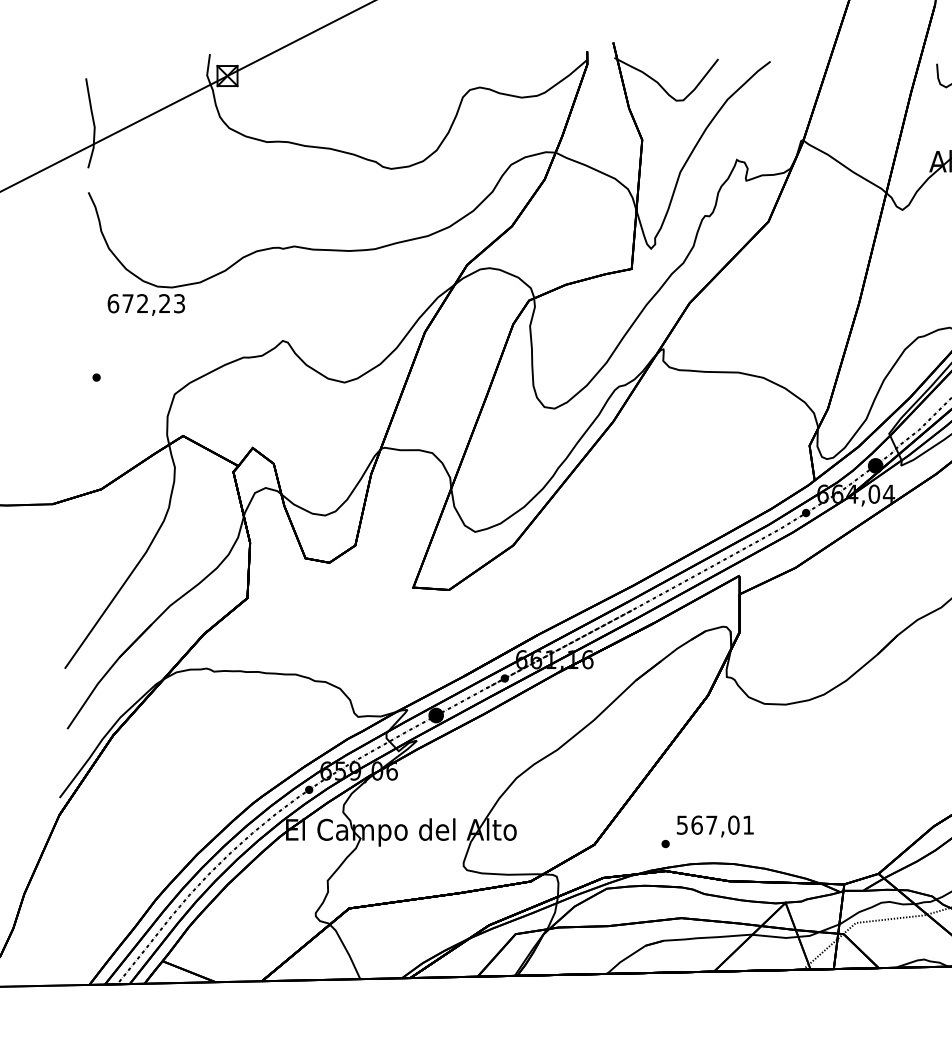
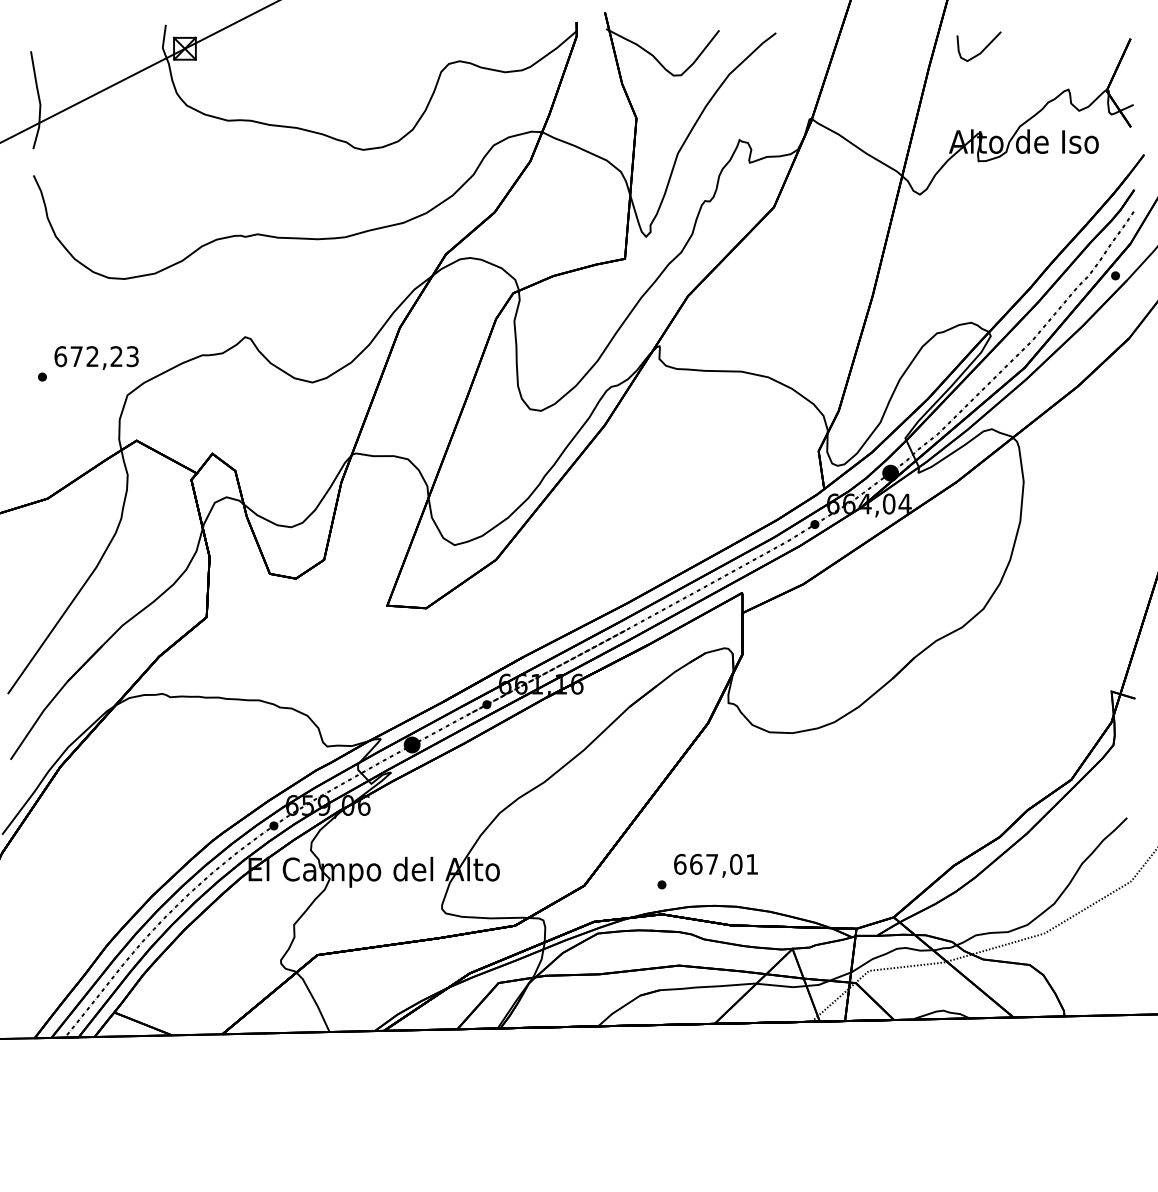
text: (146, 304) -> (96, 357), moved
text: (682, 824) -> (680, 863), 567,01 -> 667,01

